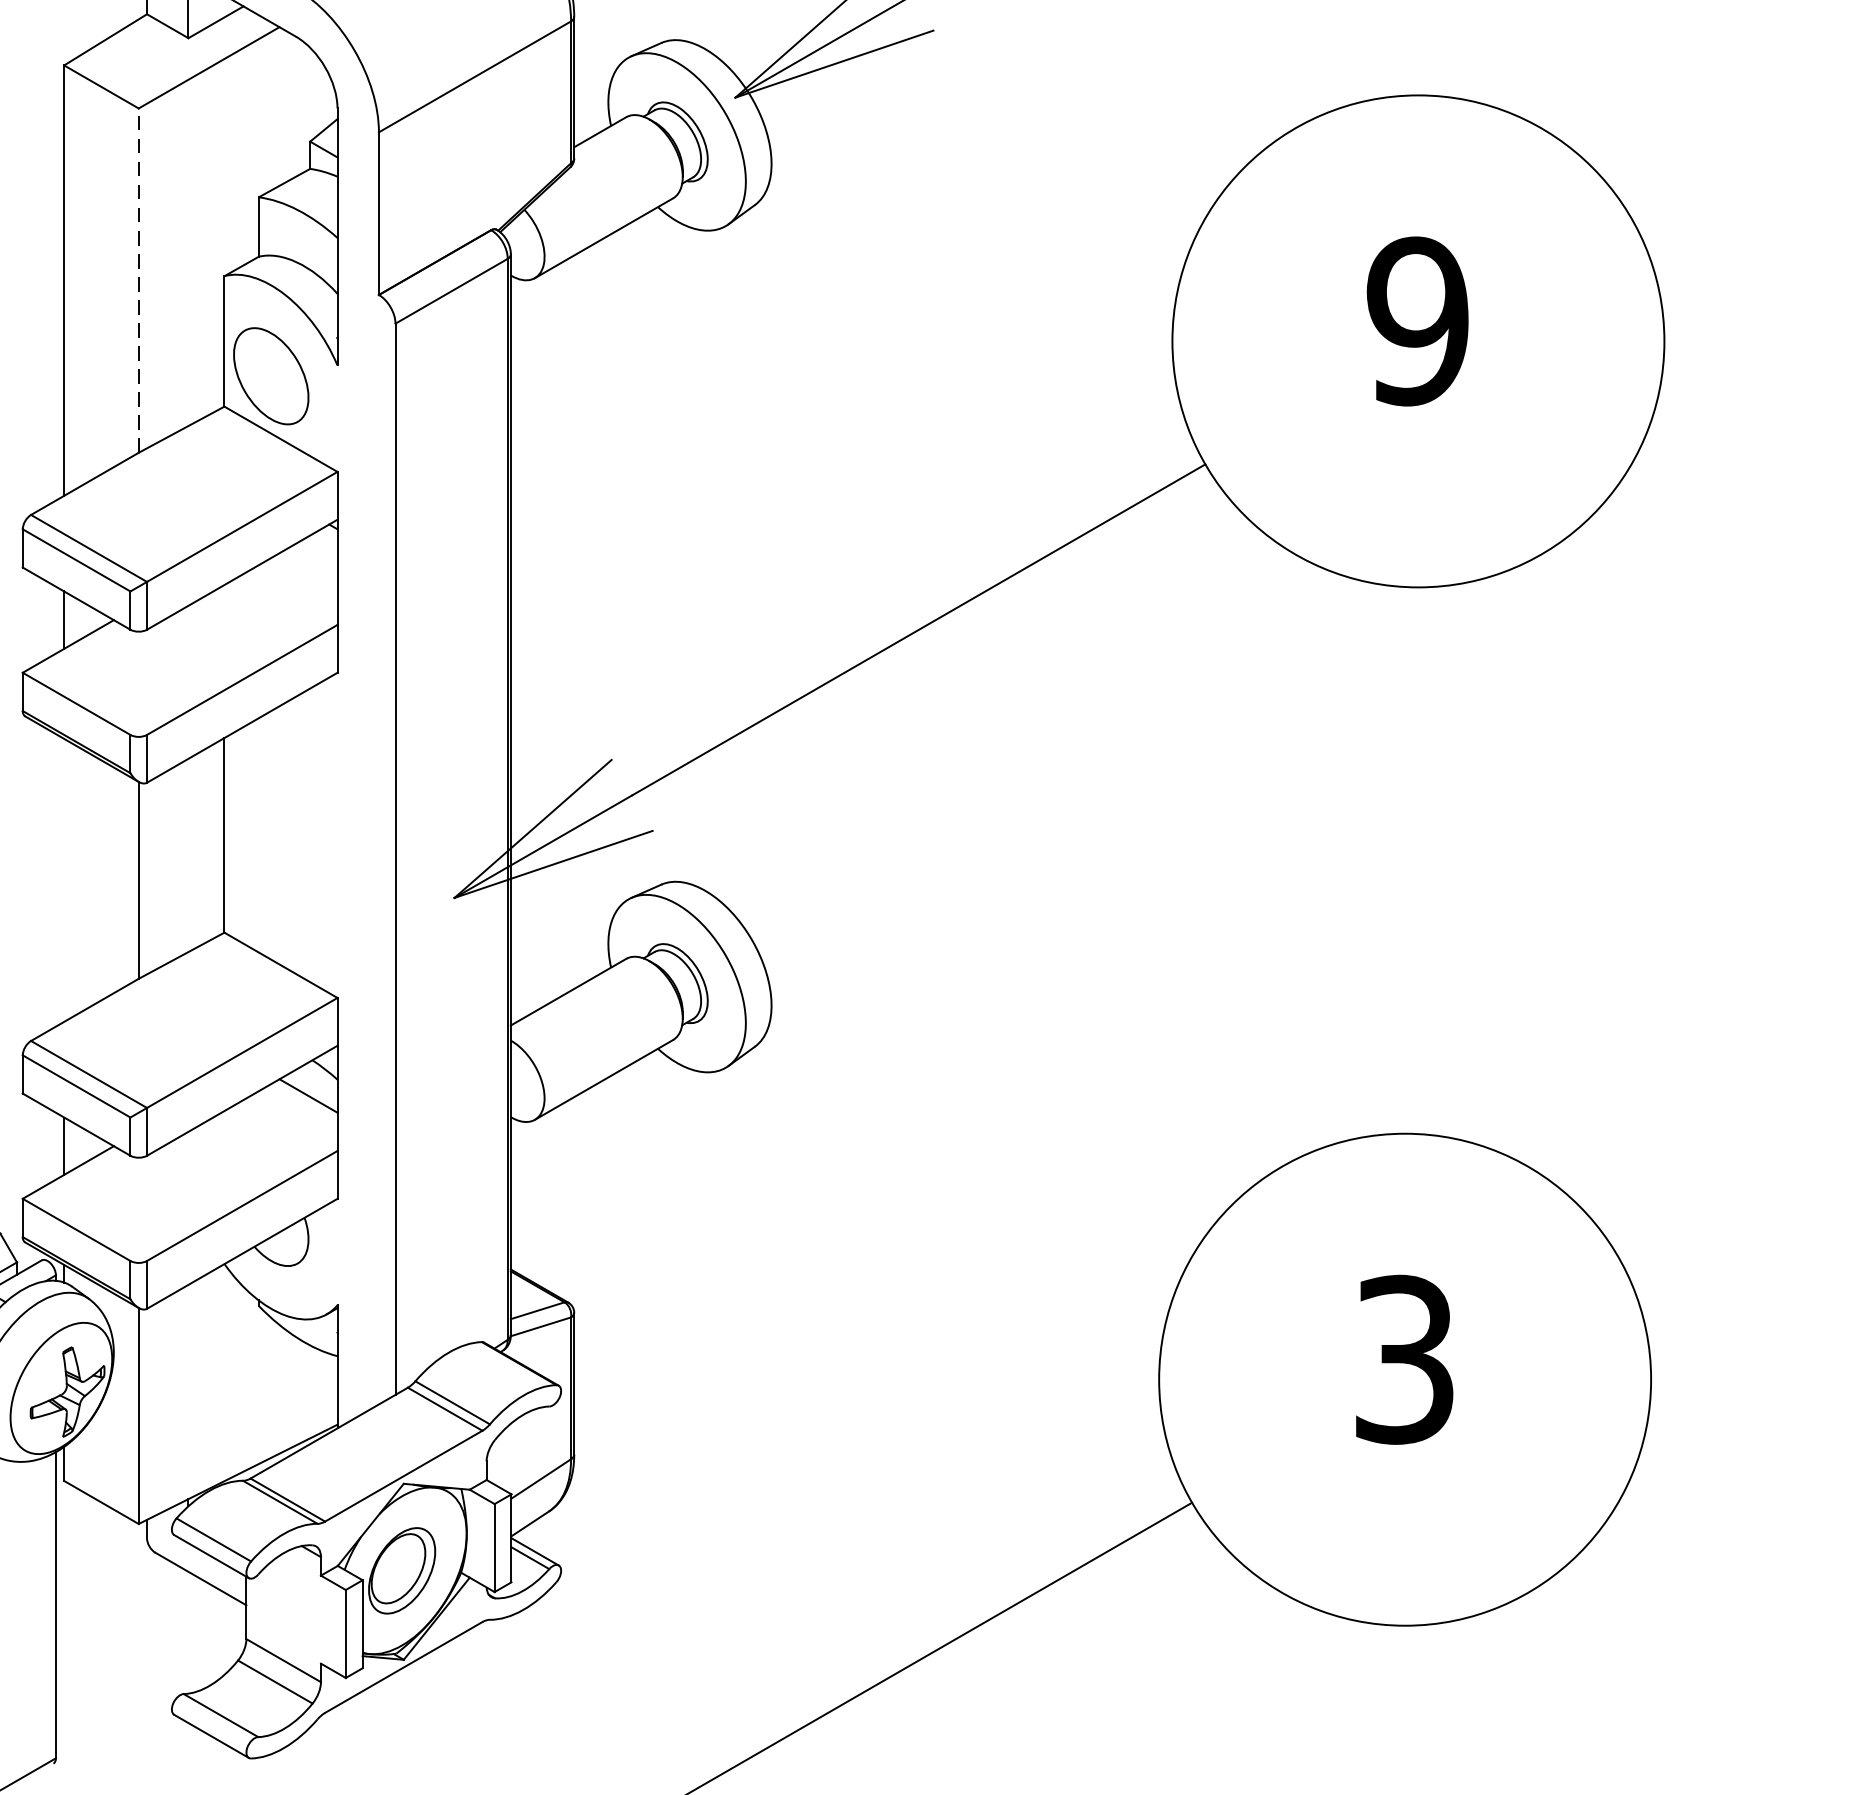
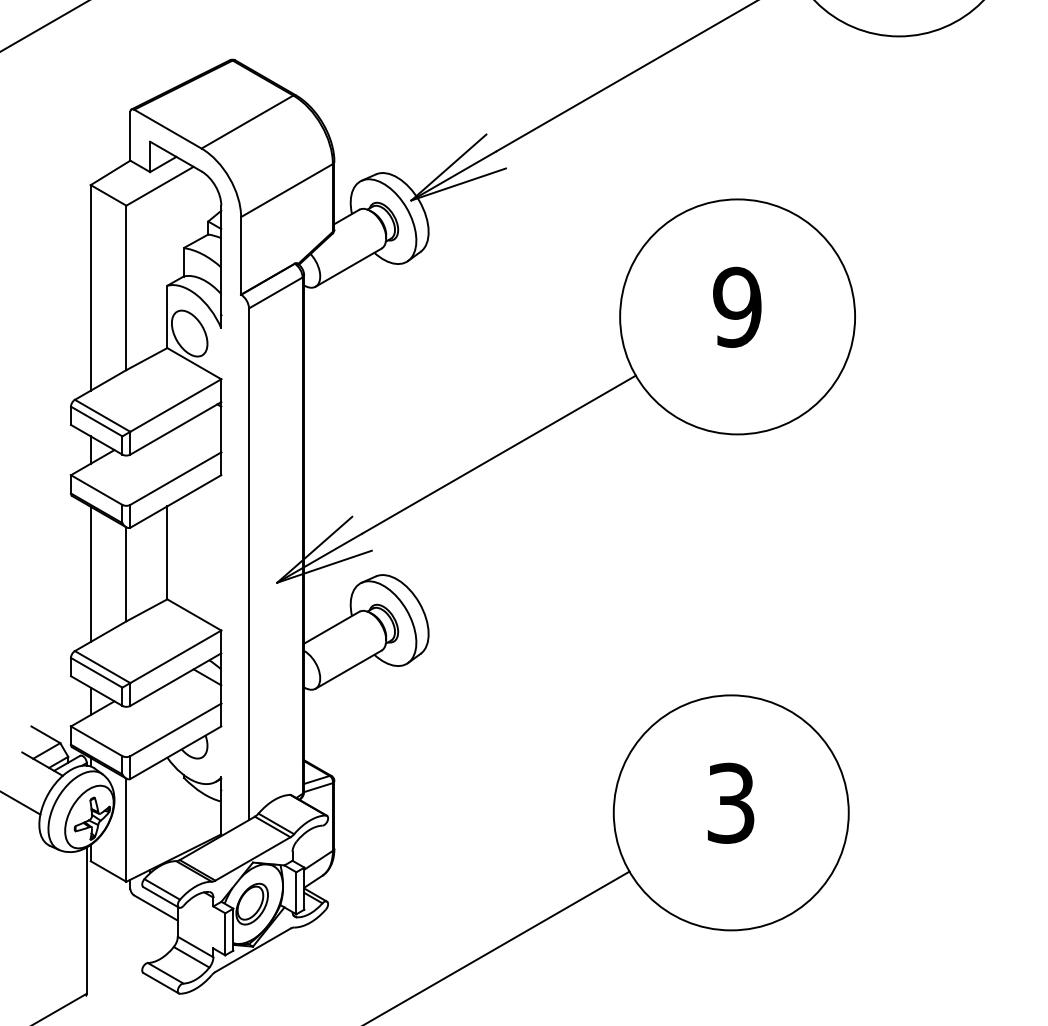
line: (138, 279) -> (126, 287), dashed -> solid
line: (63, 878) -> (90, 573), added

